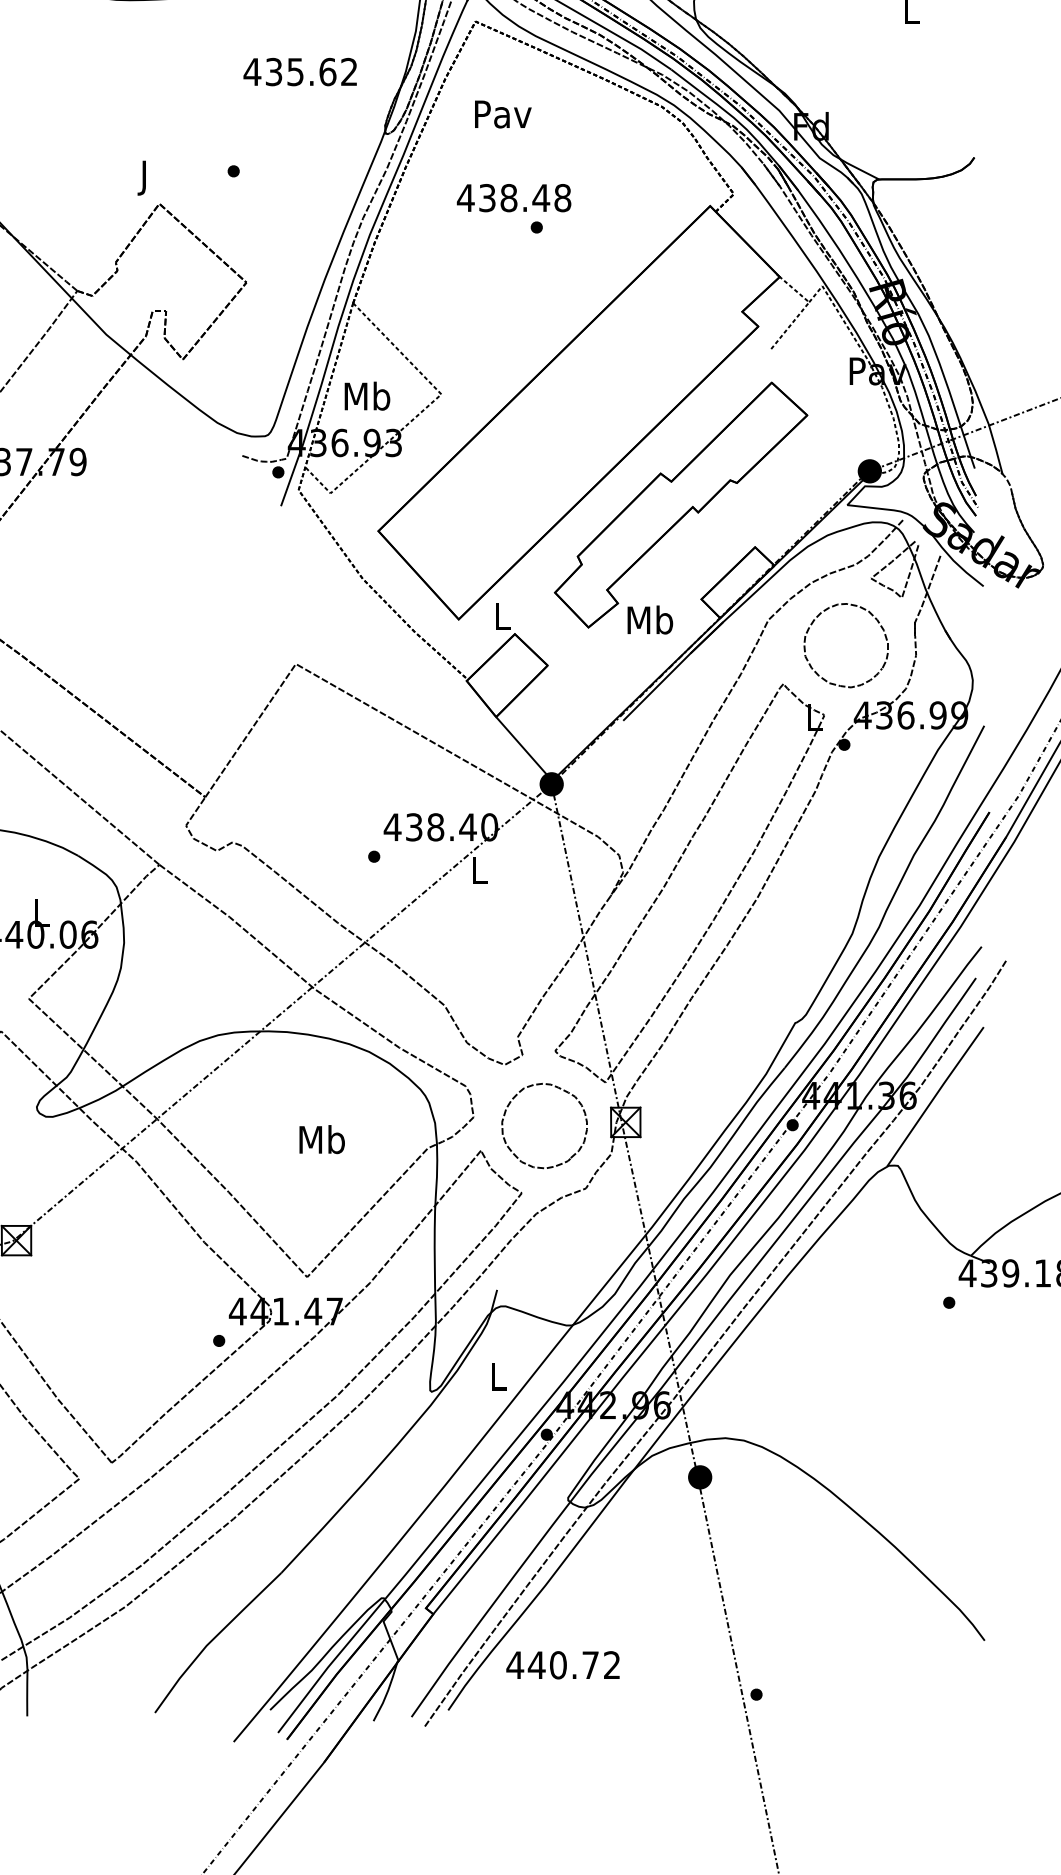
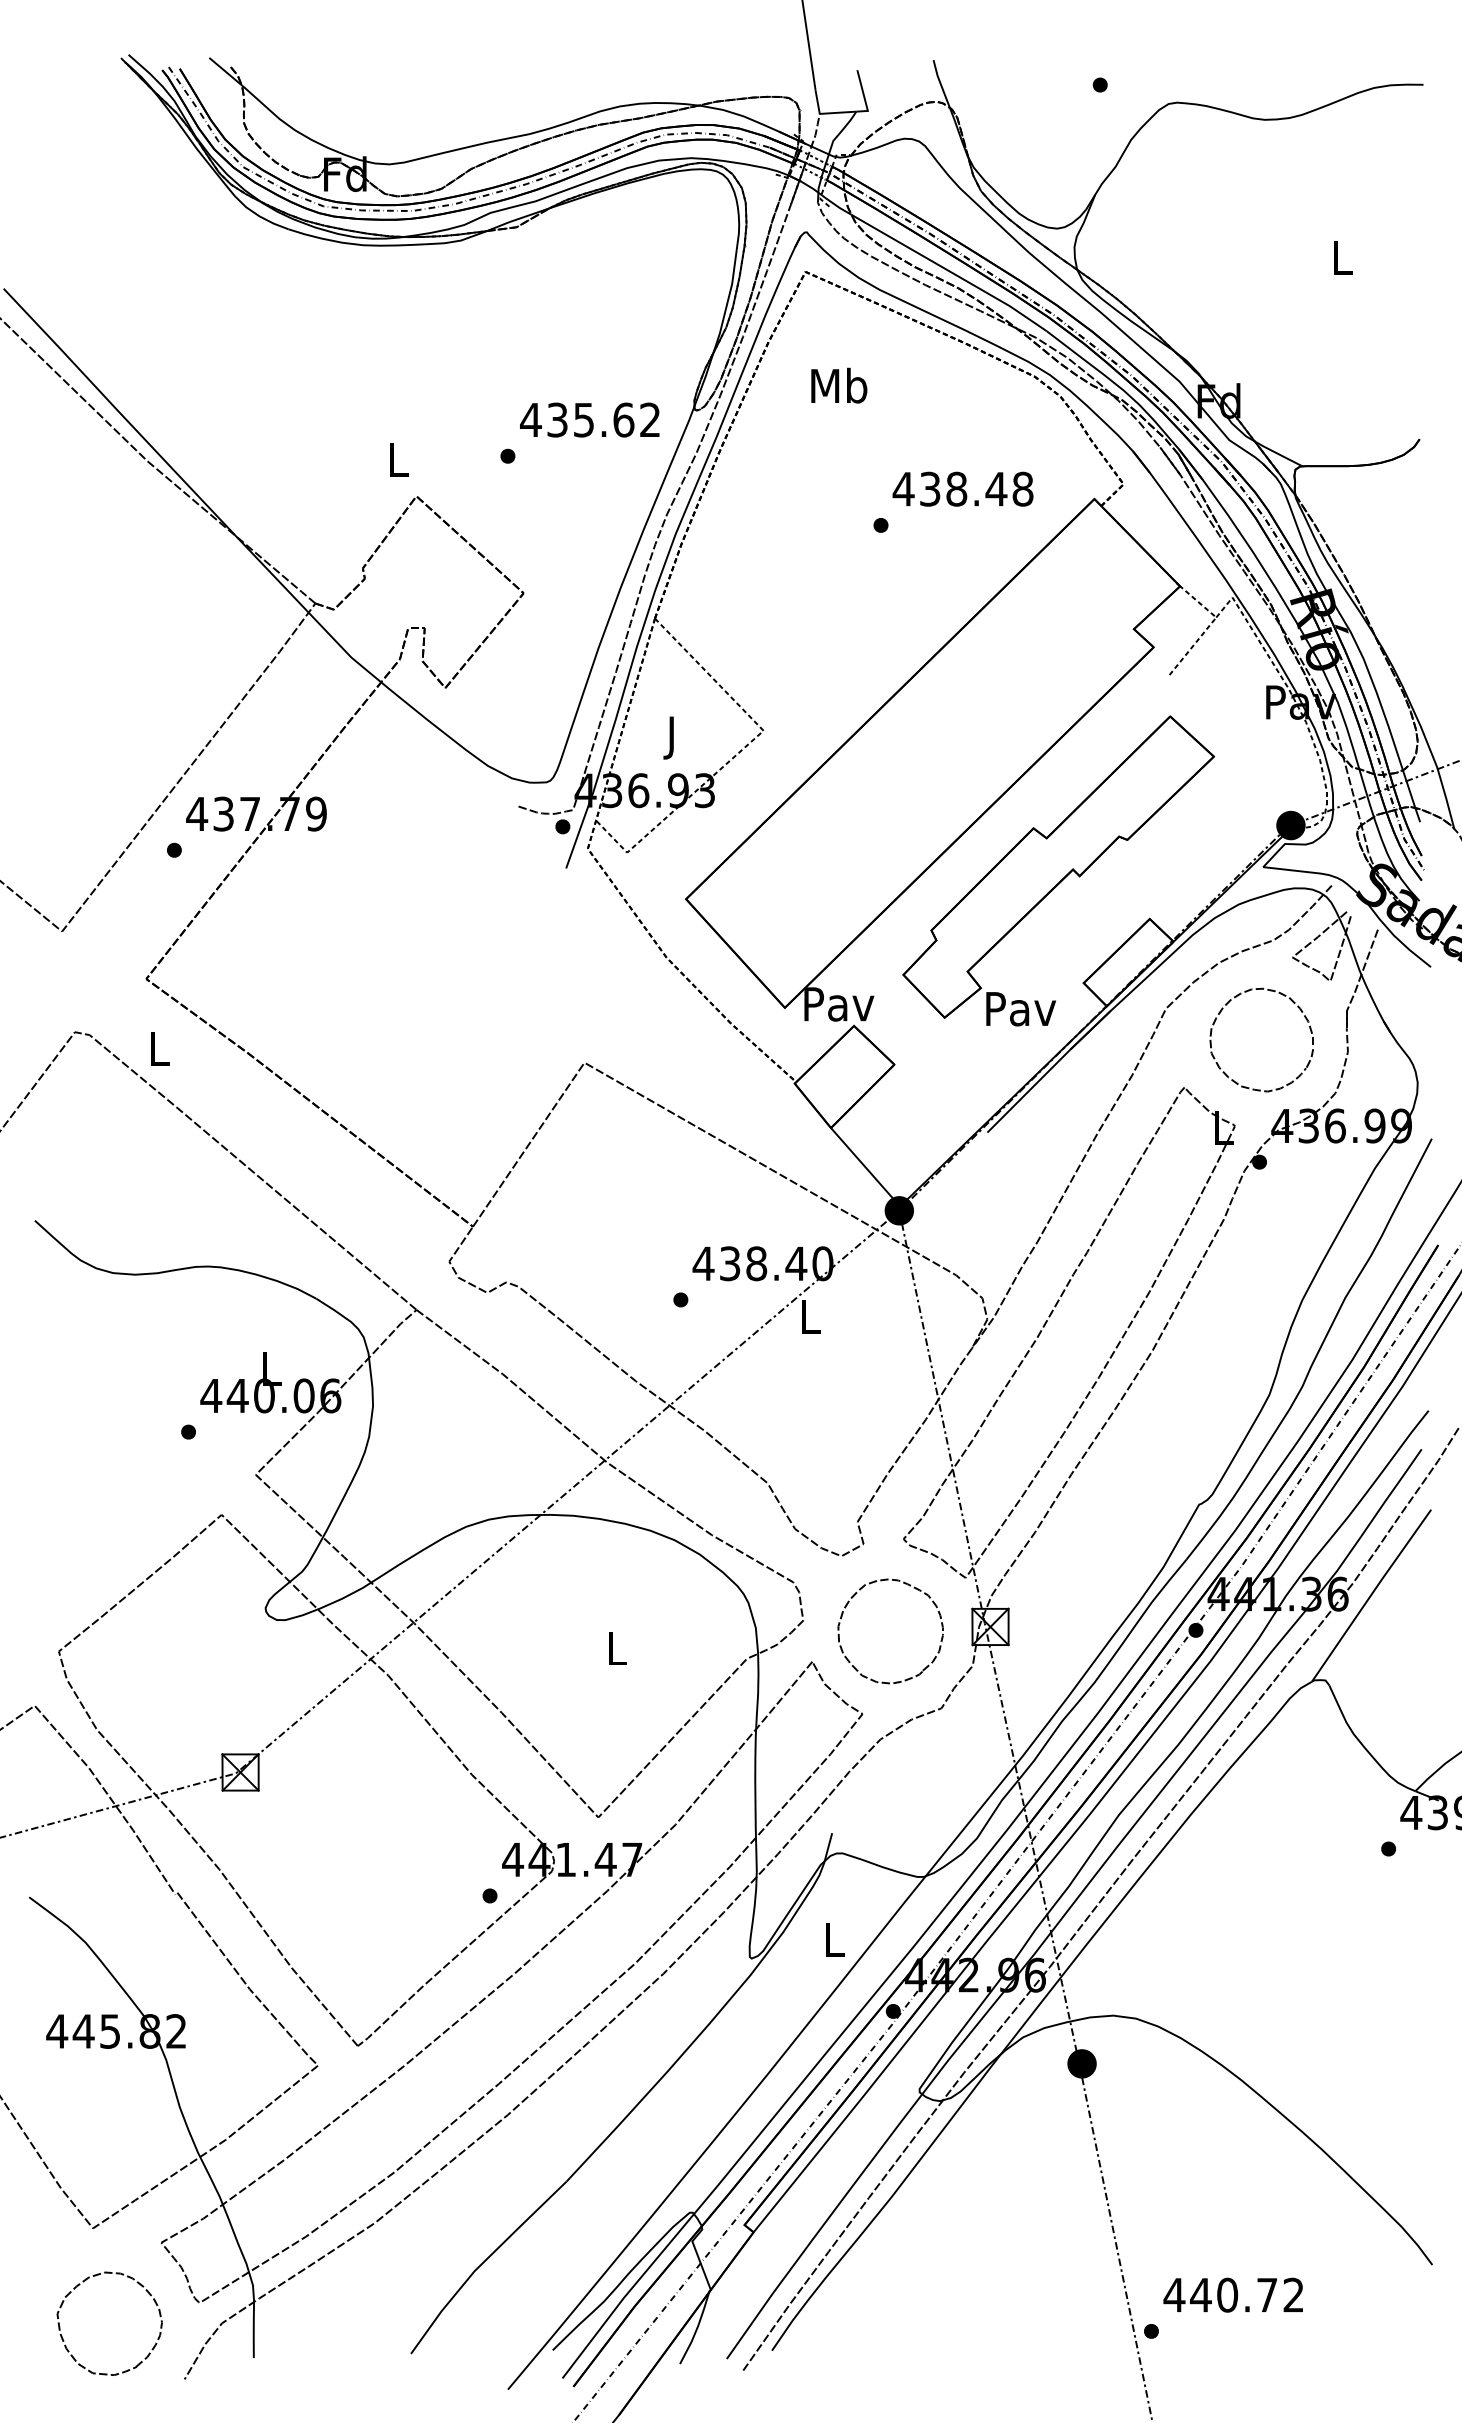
text: (299, 71) -> (589, 419), moved
text: (503, 113) -> (839, 385), Pav -> Mb
text: (144, 178) -> (398, 464), J -> L
text: (513, 197) -> (962, 488), moved
text: (367, 399) -> (672, 737), Mb -> J
text: (503, 616) -> (839, 1004), L -> Pav
text: (650, 619) -> (1021, 1008), Mb -> Pav
text: (321, 1139) -> (616, 1647), Mb -> L
text: (562, 1664) -> (1232, 2294), moved

